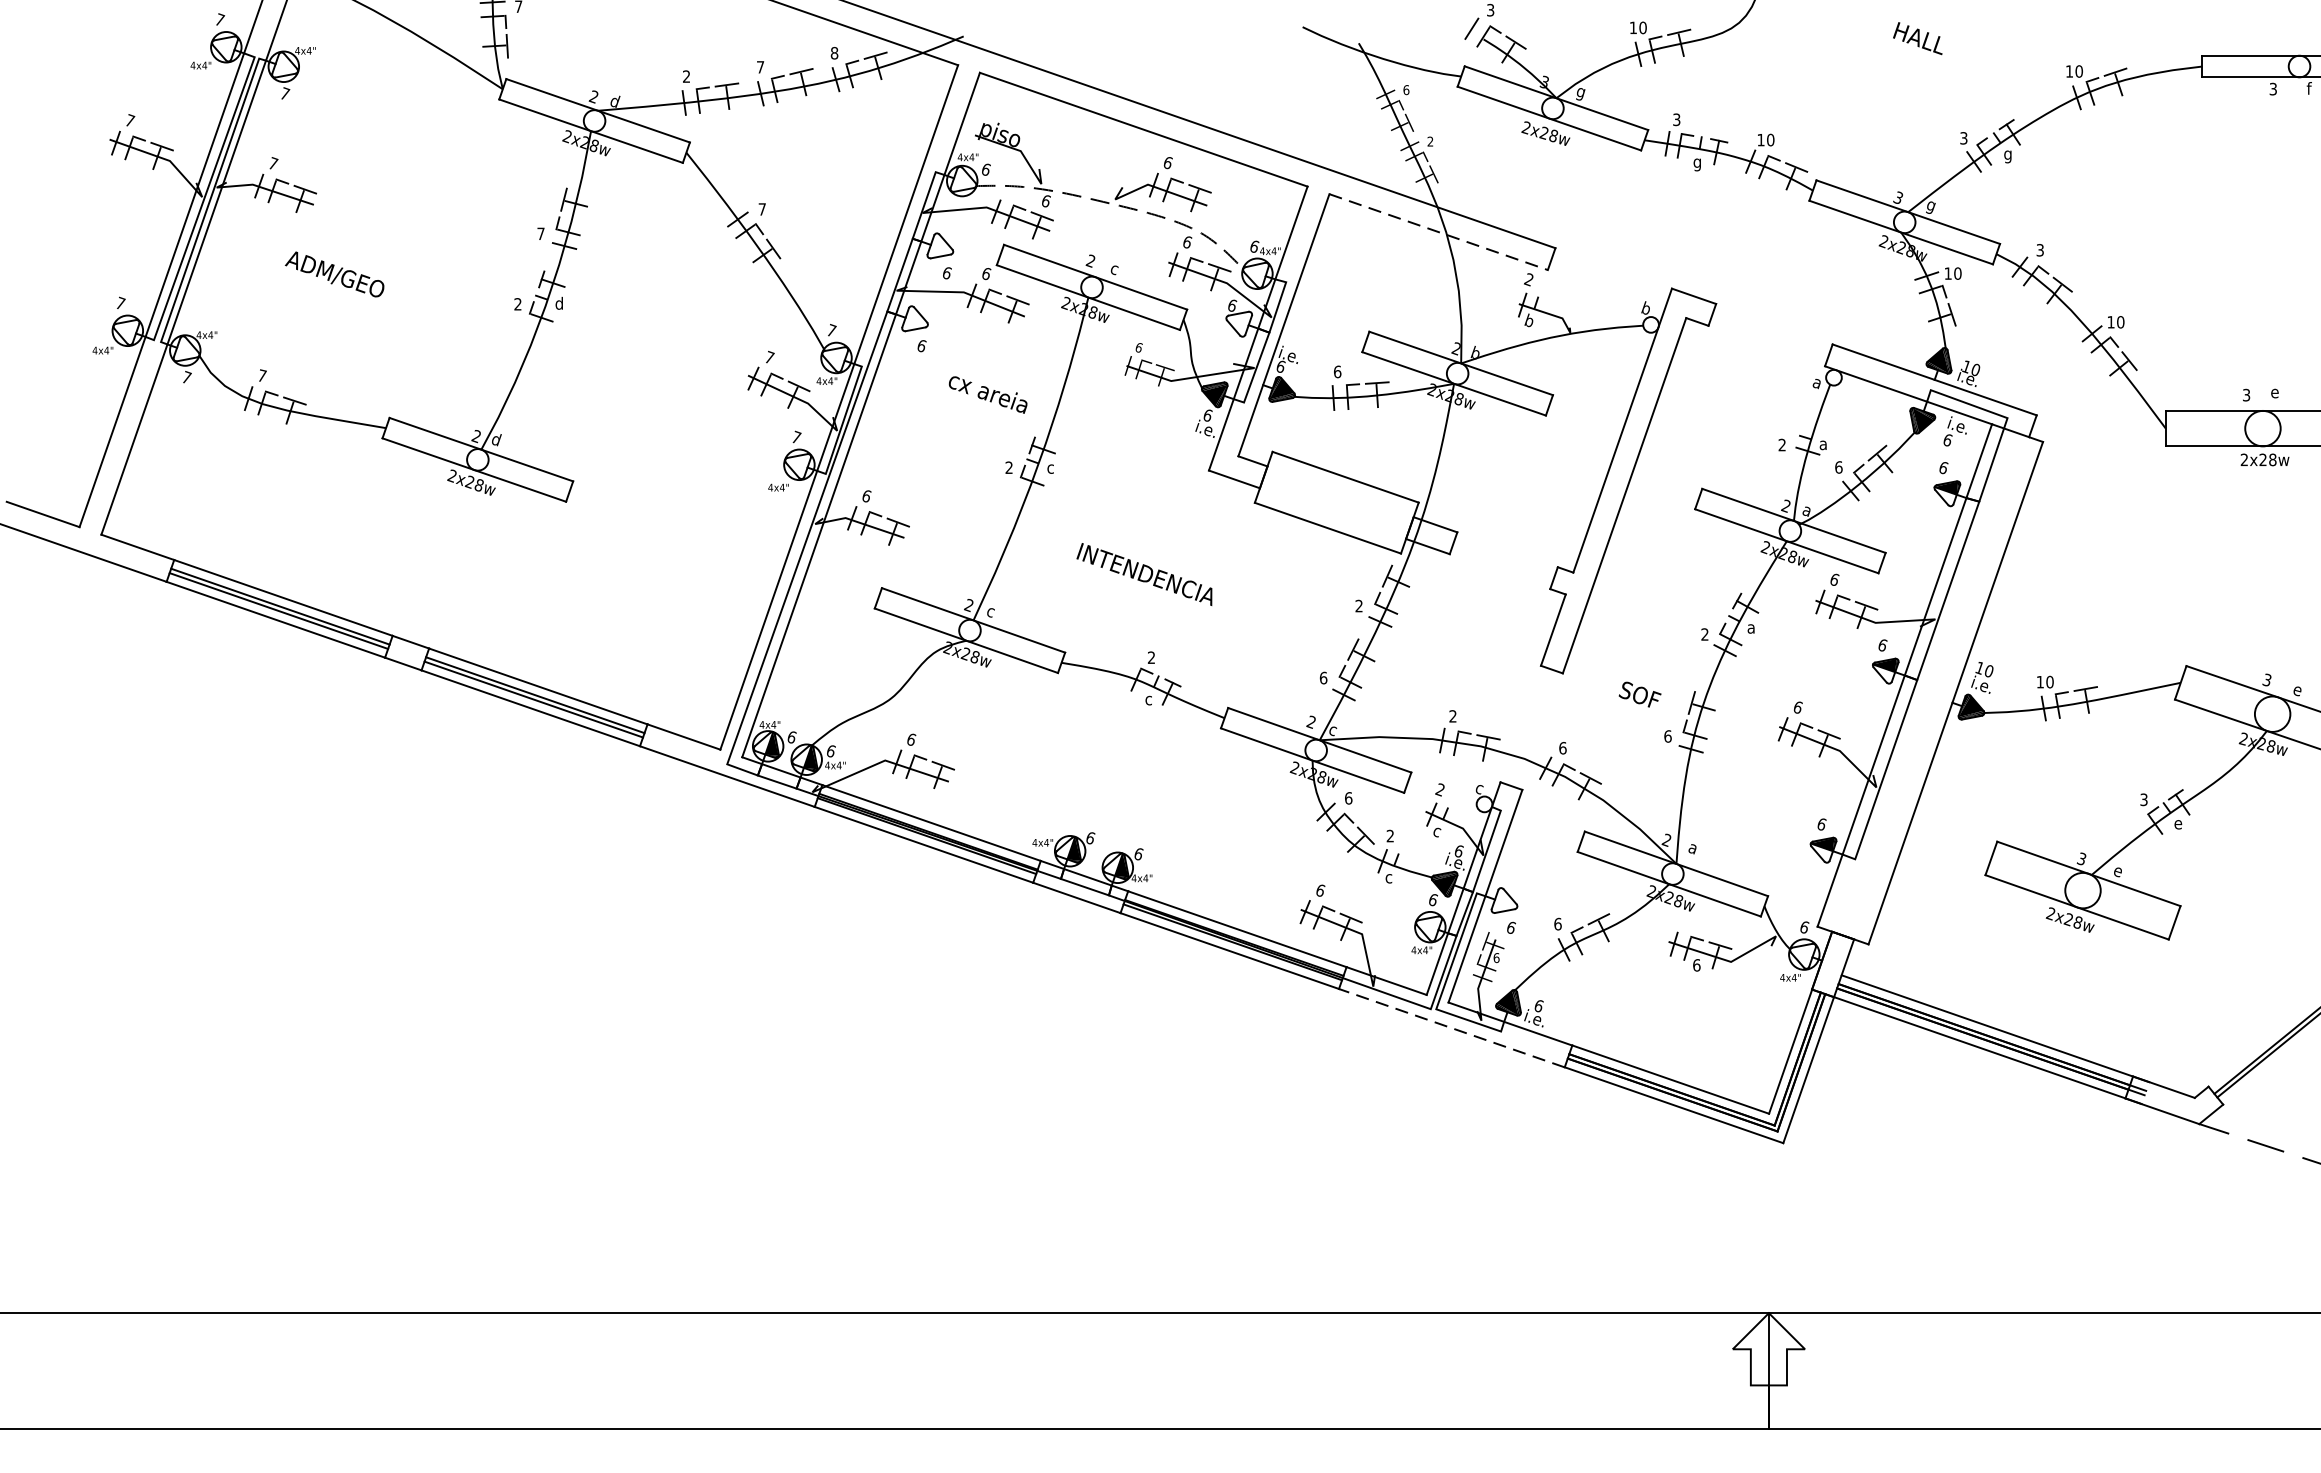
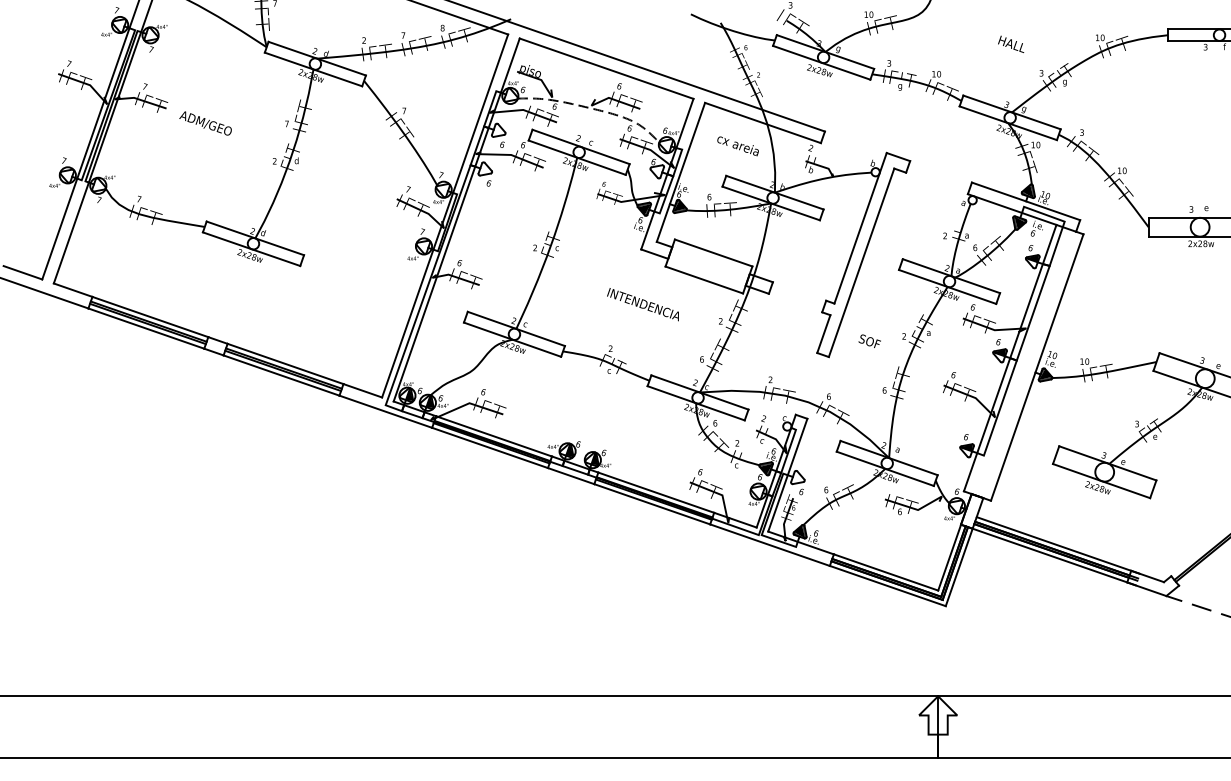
text: (1918, 36) -> (1011, 43), moved
line: (1439, 233) -> (763, 123), dashed -> solid
text: (334, 274) -> (205, 123), moved
text: (987, 395) -> (737, 146), moved
text: (1143, 574) -> (642, 304), moved
text: (1639, 693) -> (869, 340), moved
line: (1450, 1028) -> (769, 545), dashed -> solid

